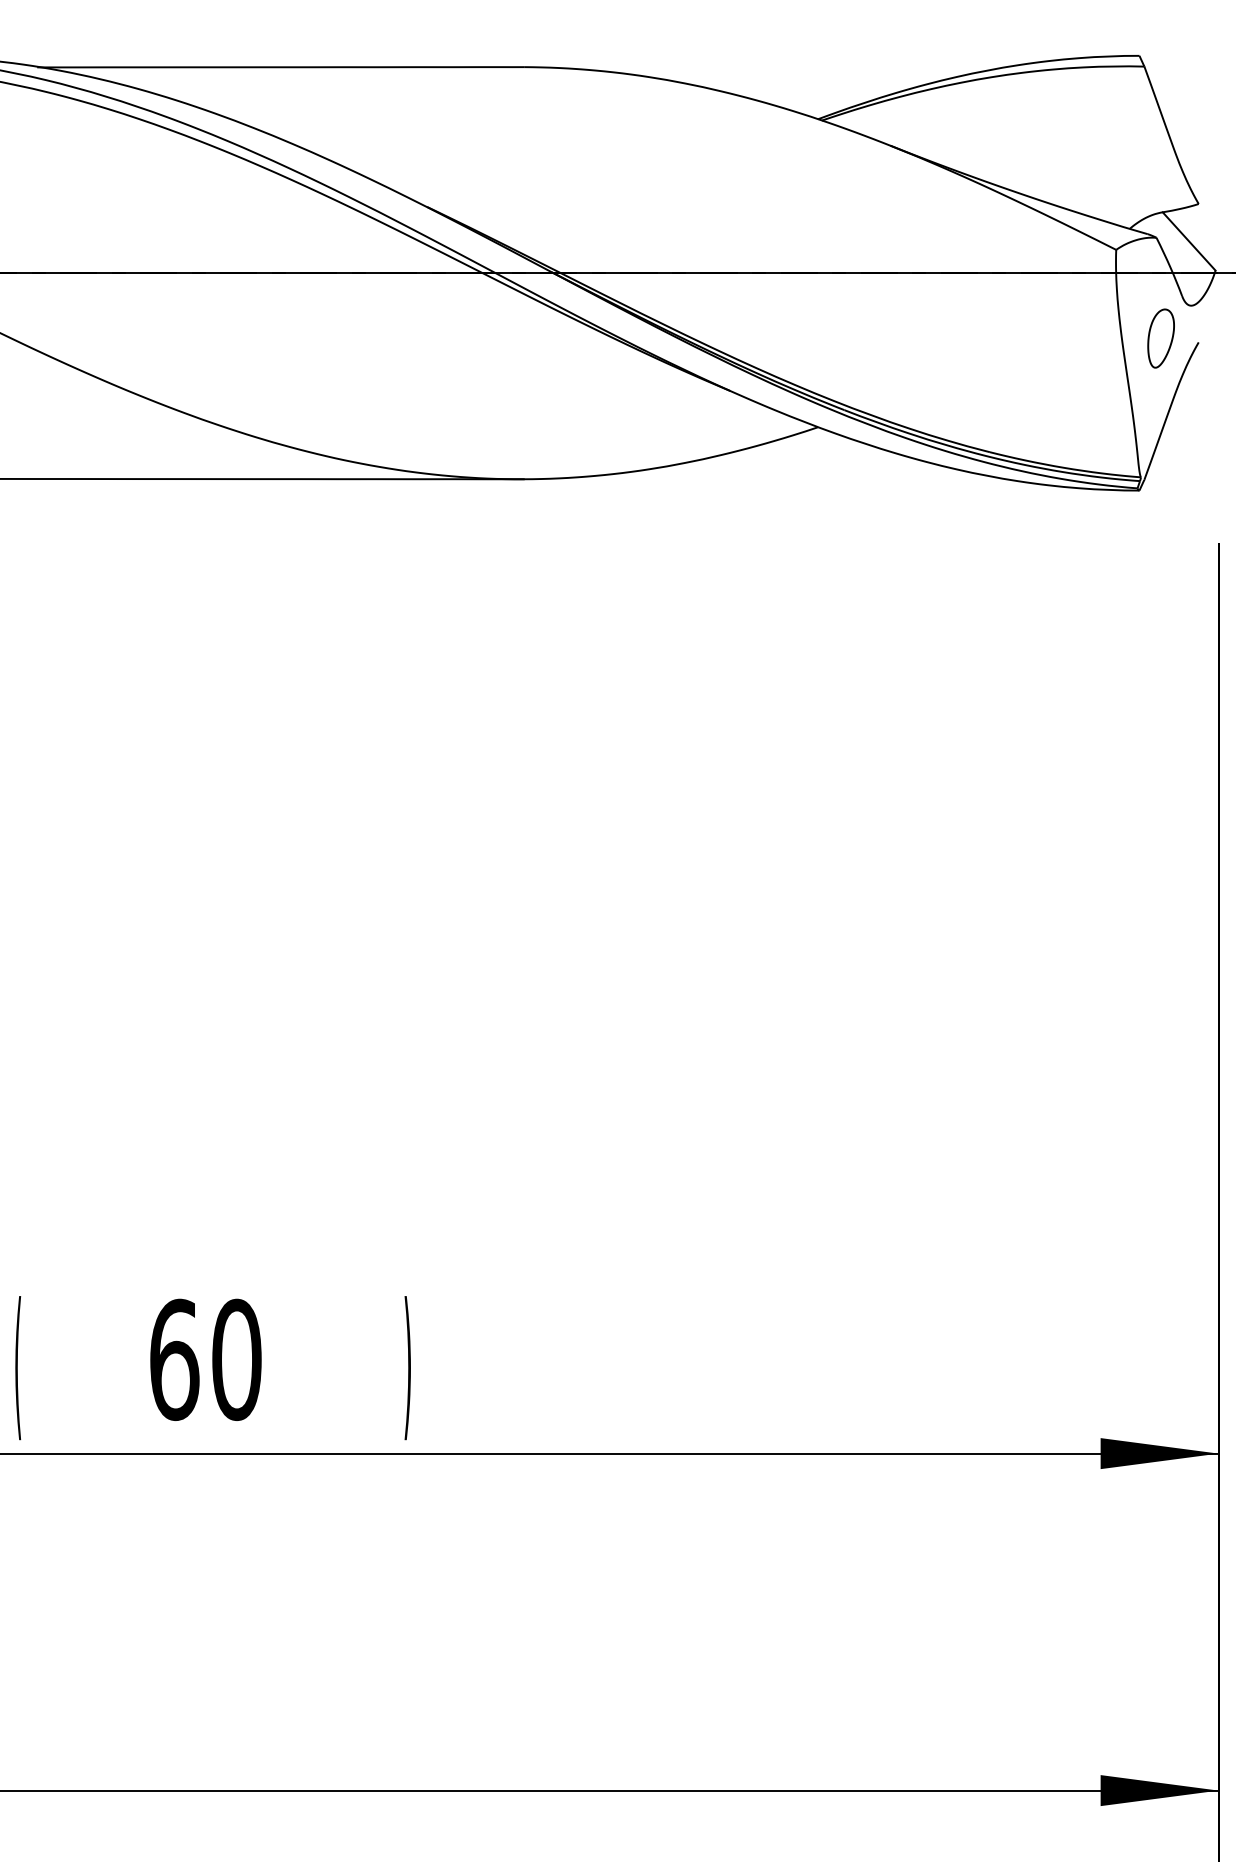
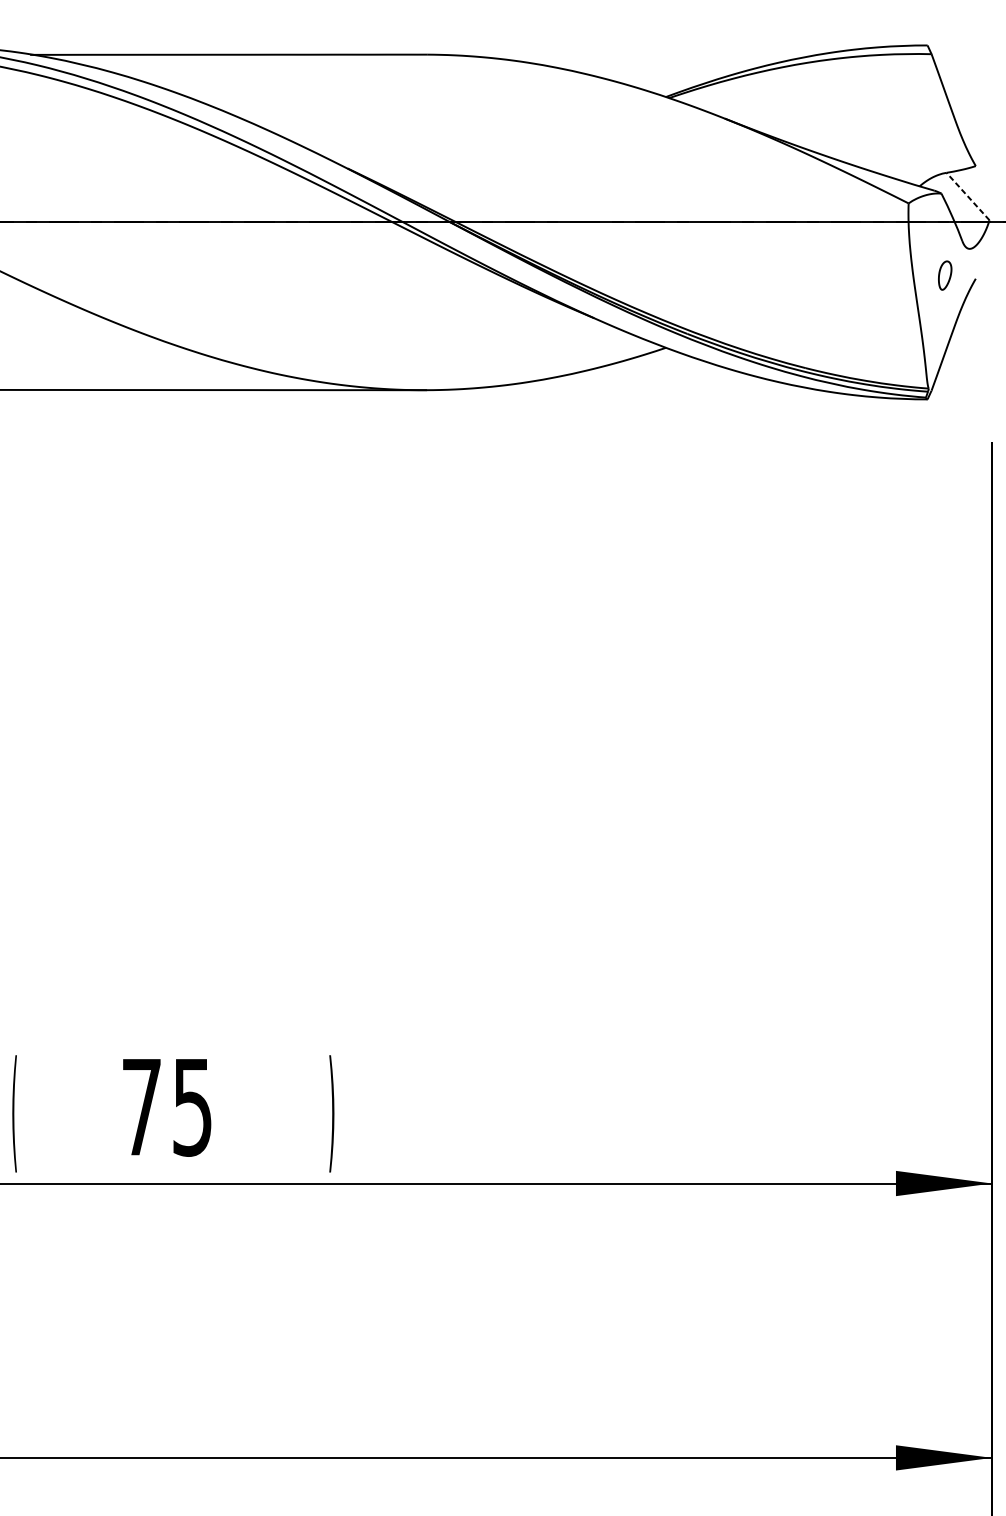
line: (1188, 241) -> (967, 196), solid -> dashed
part: (1160, 338) -> (944, 275), size x0.6
text: (205, 1359) -> (167, 1106), 60 -> 75

